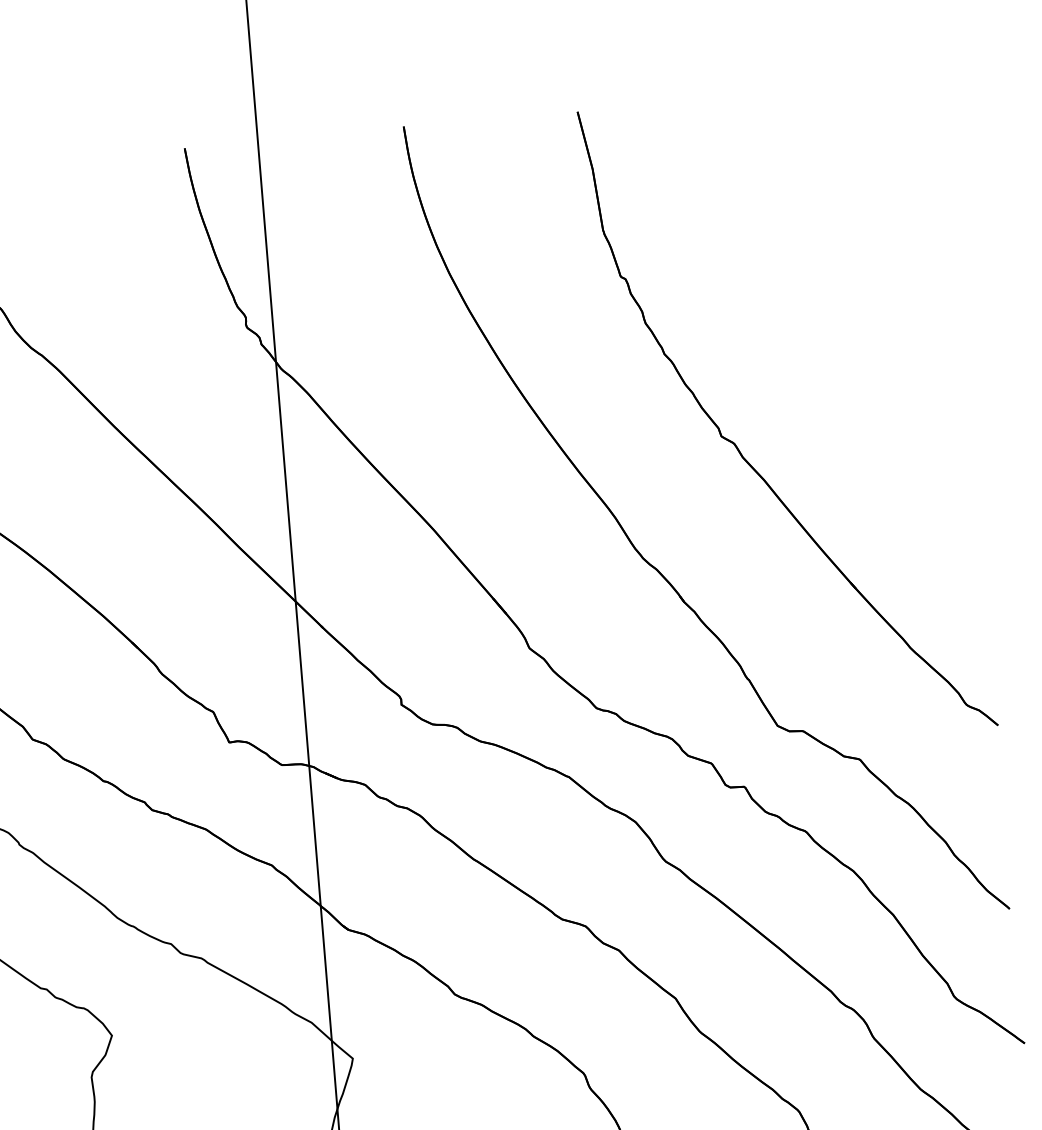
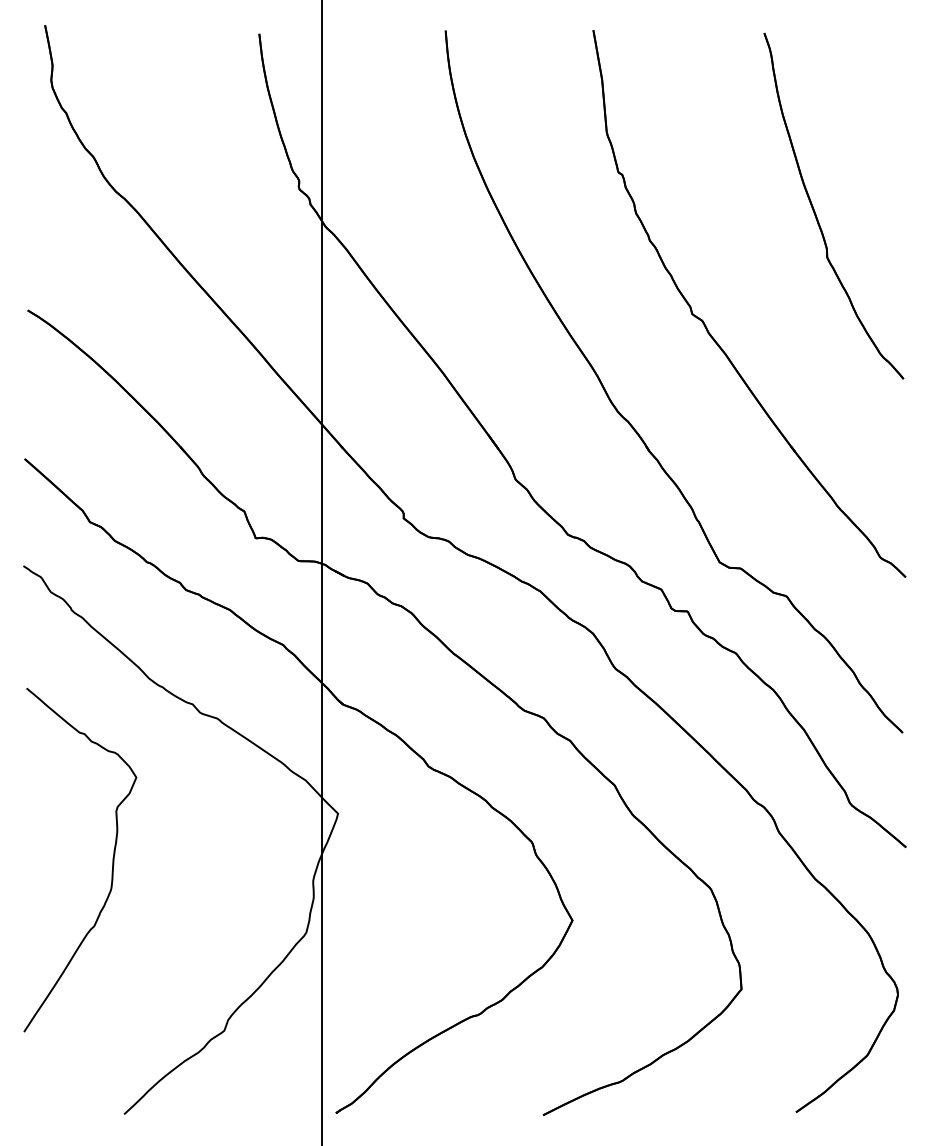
part: (856, 303) -> (815, 211), added

